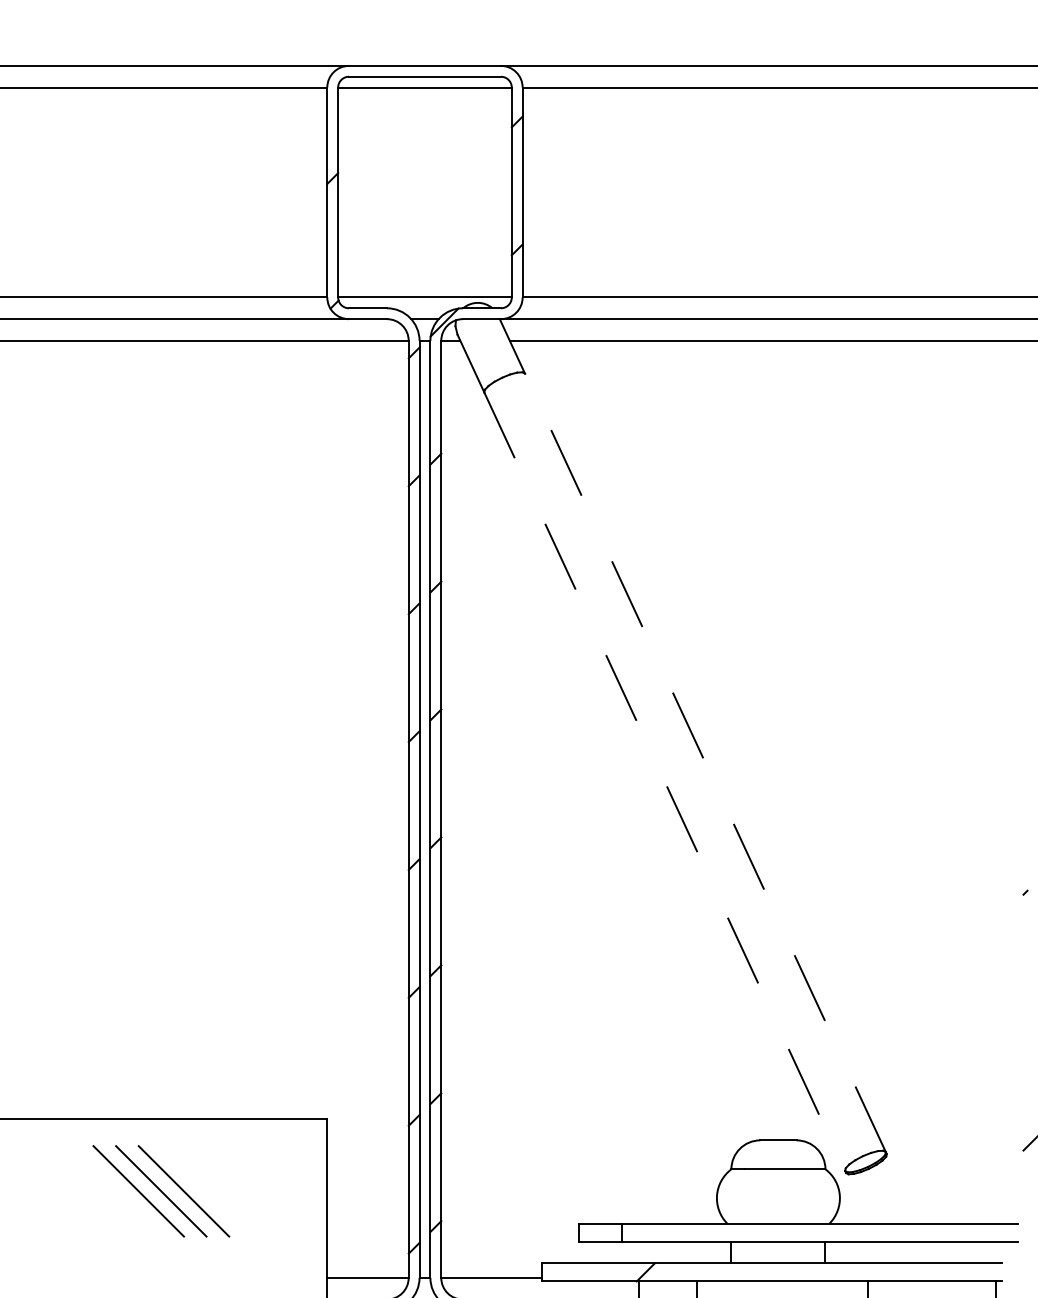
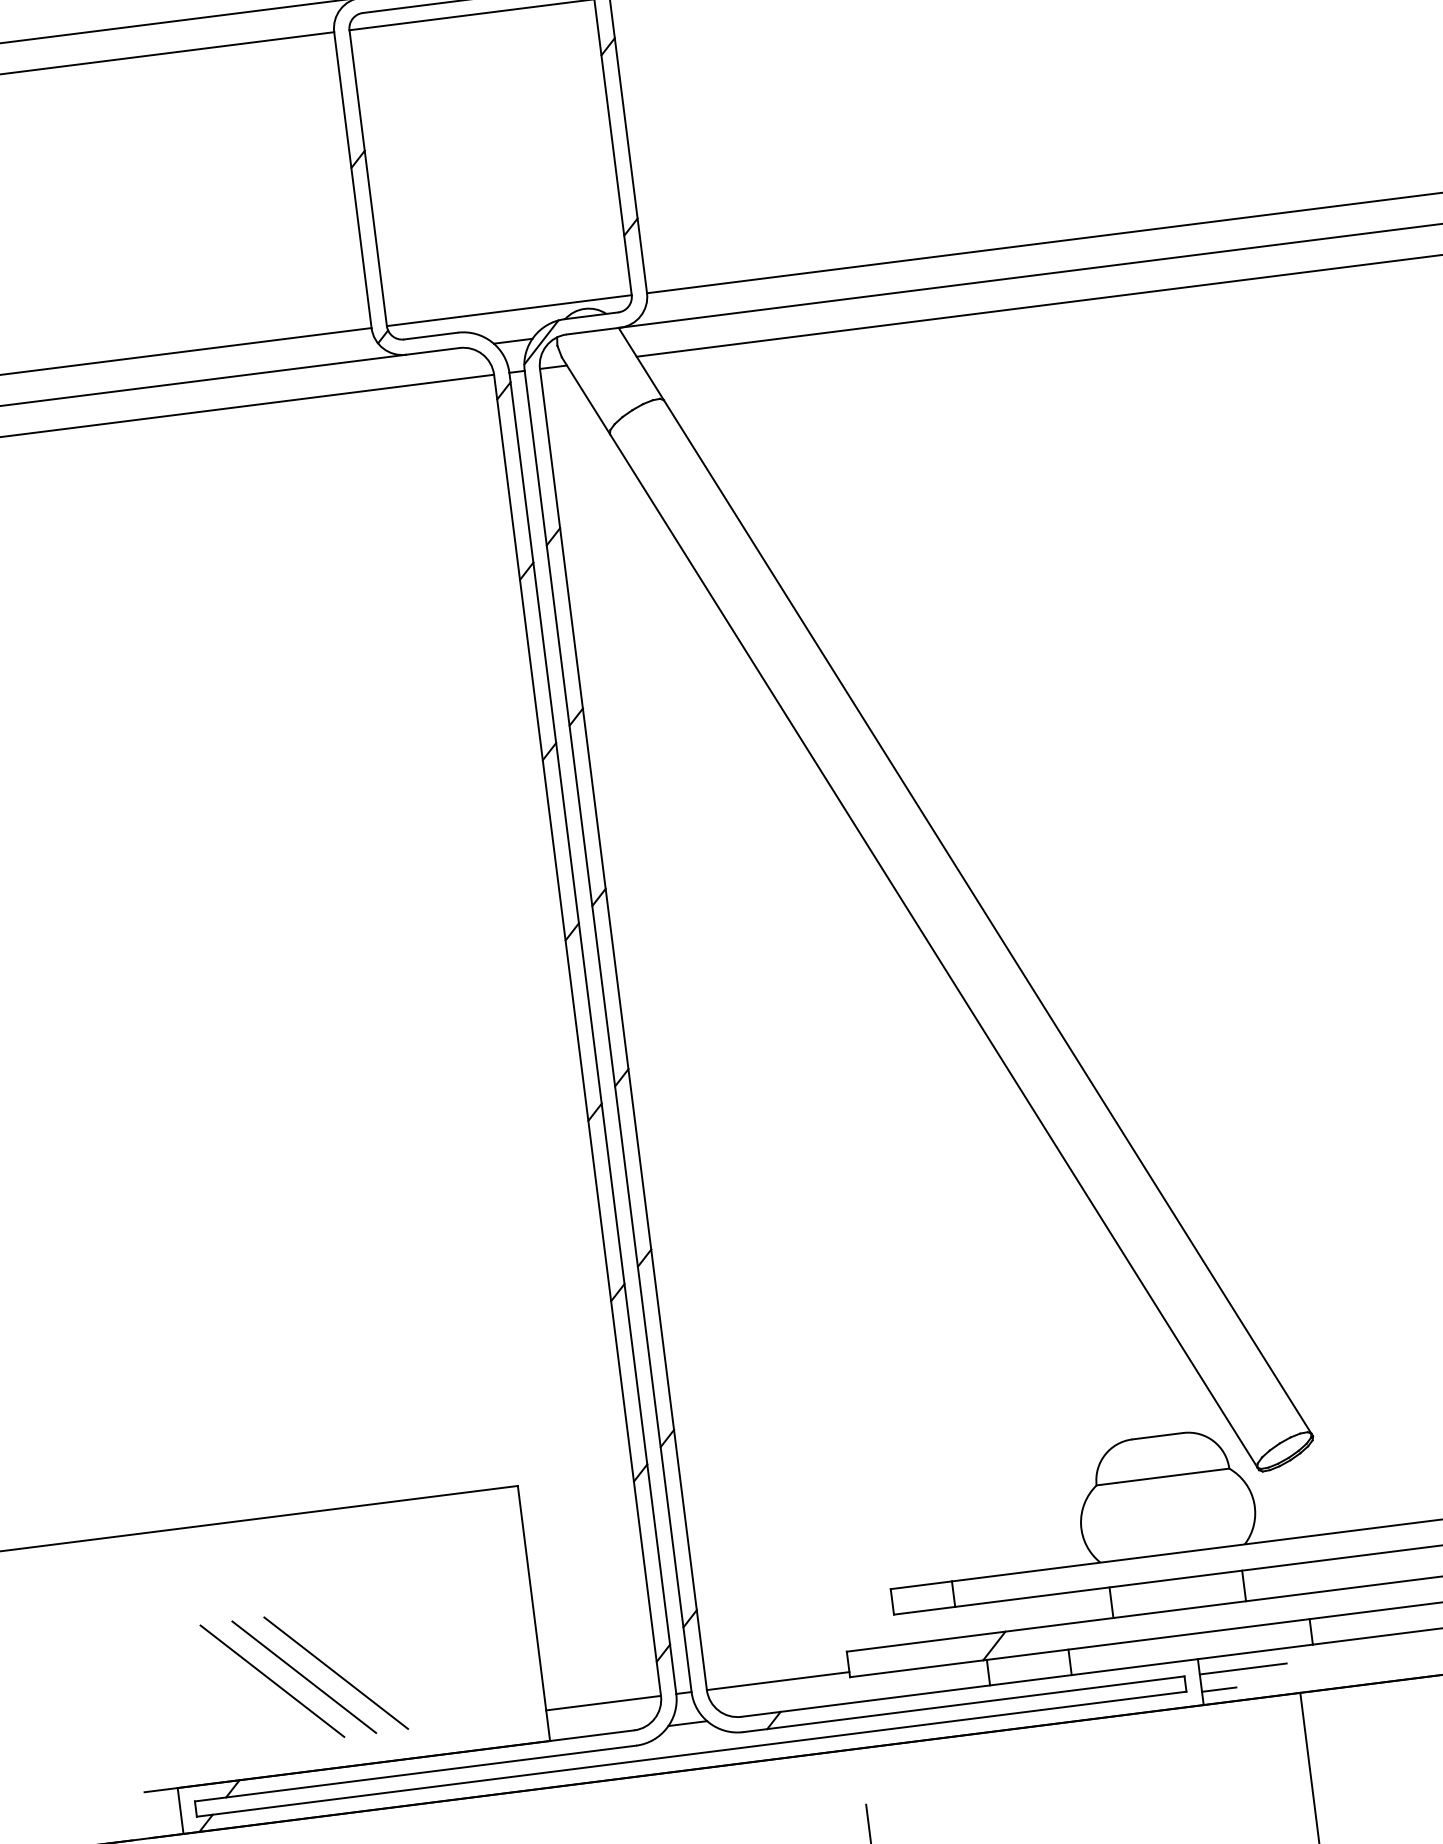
line: (705, 762) -> (987, 916), dashed -> solid
line: (664, 781) -> (933, 950), dashed -> solid
part: (161, 1191) -> (304, 1677), moved

